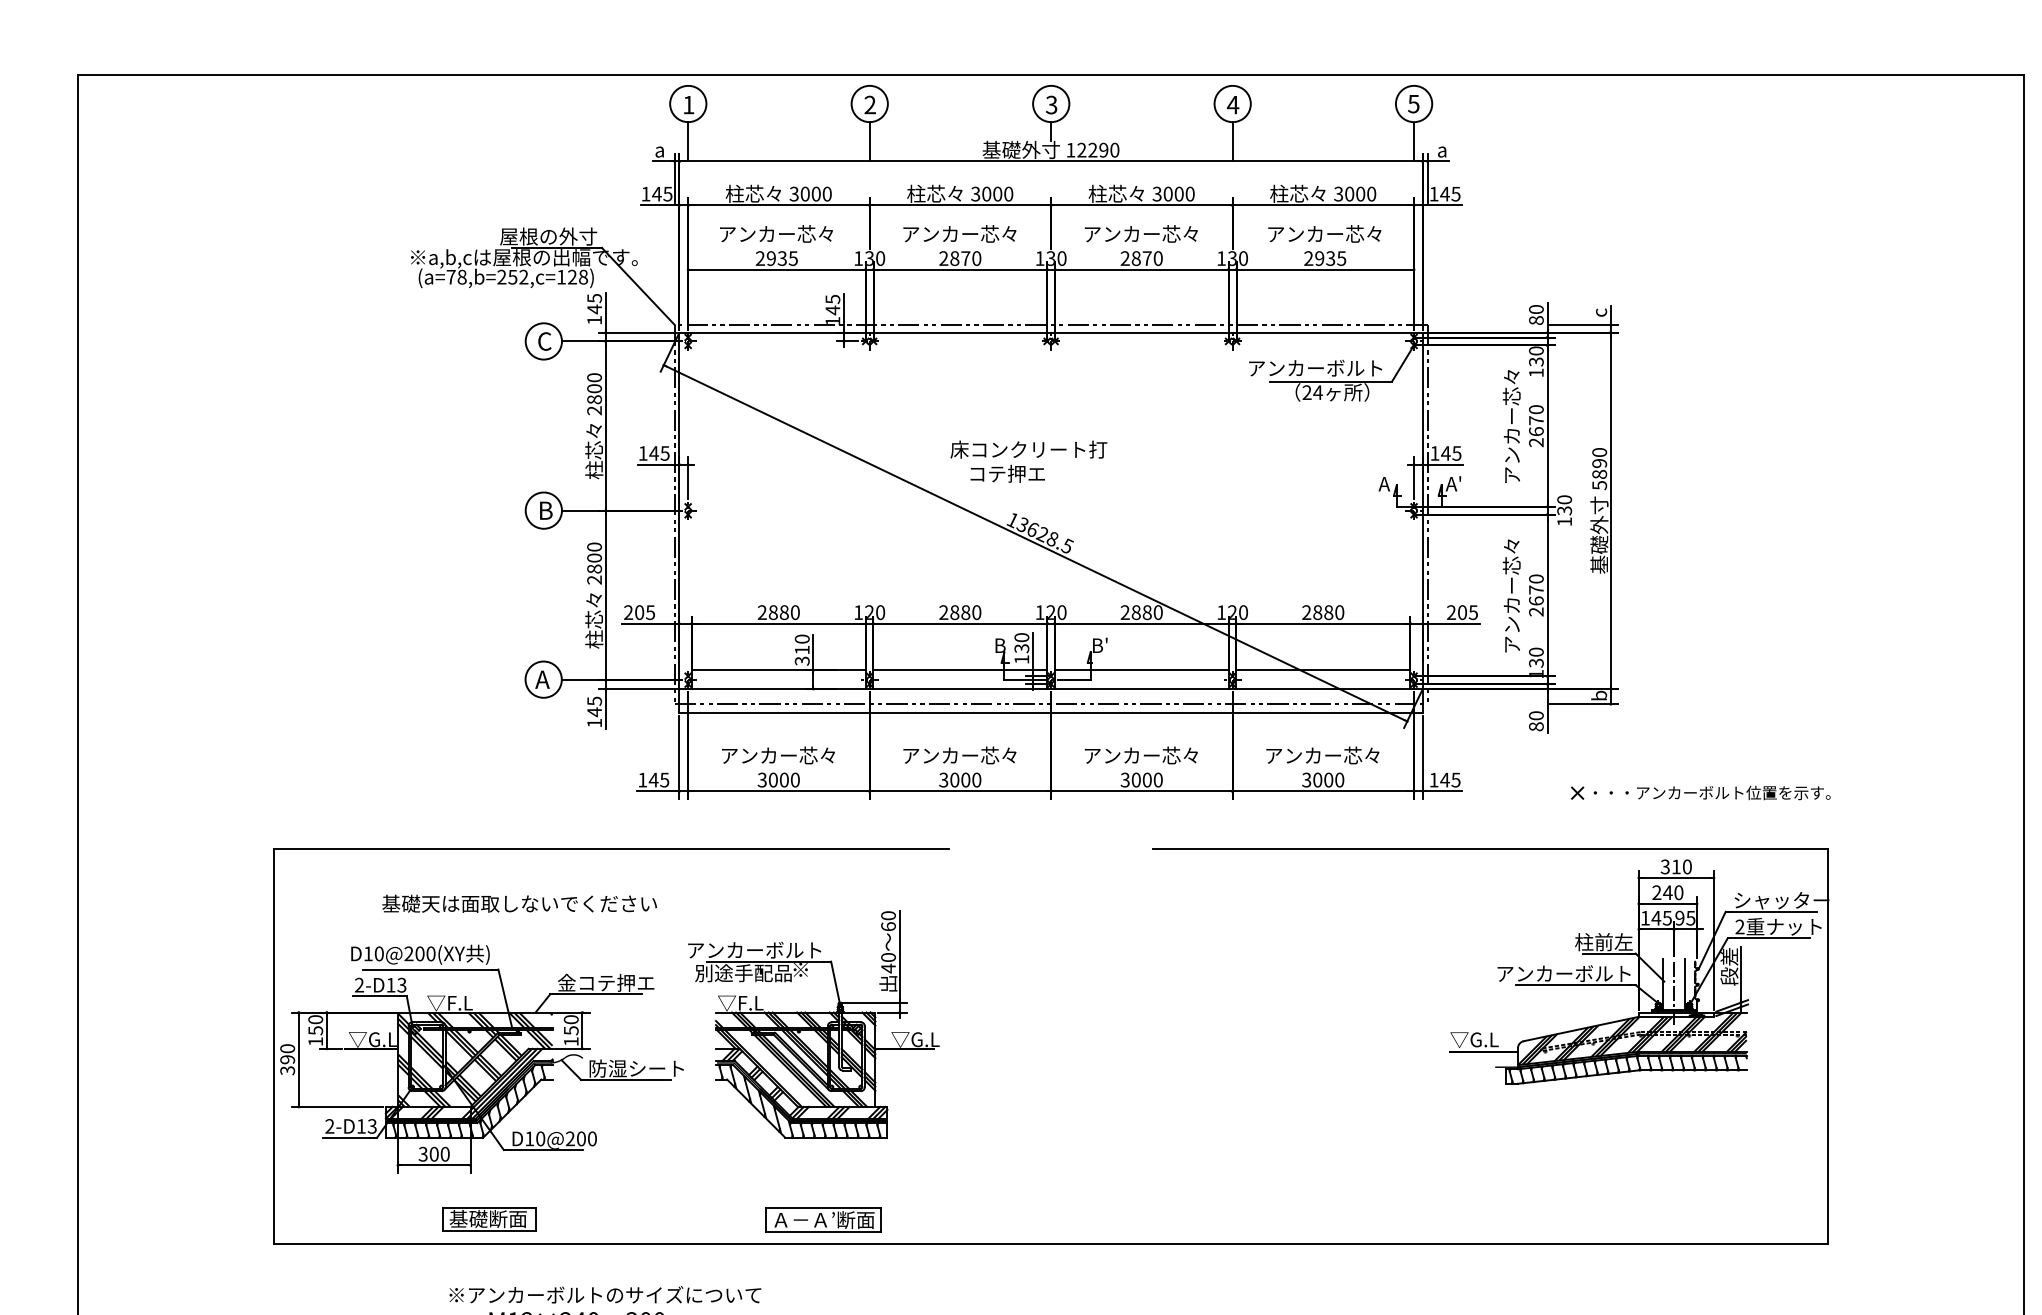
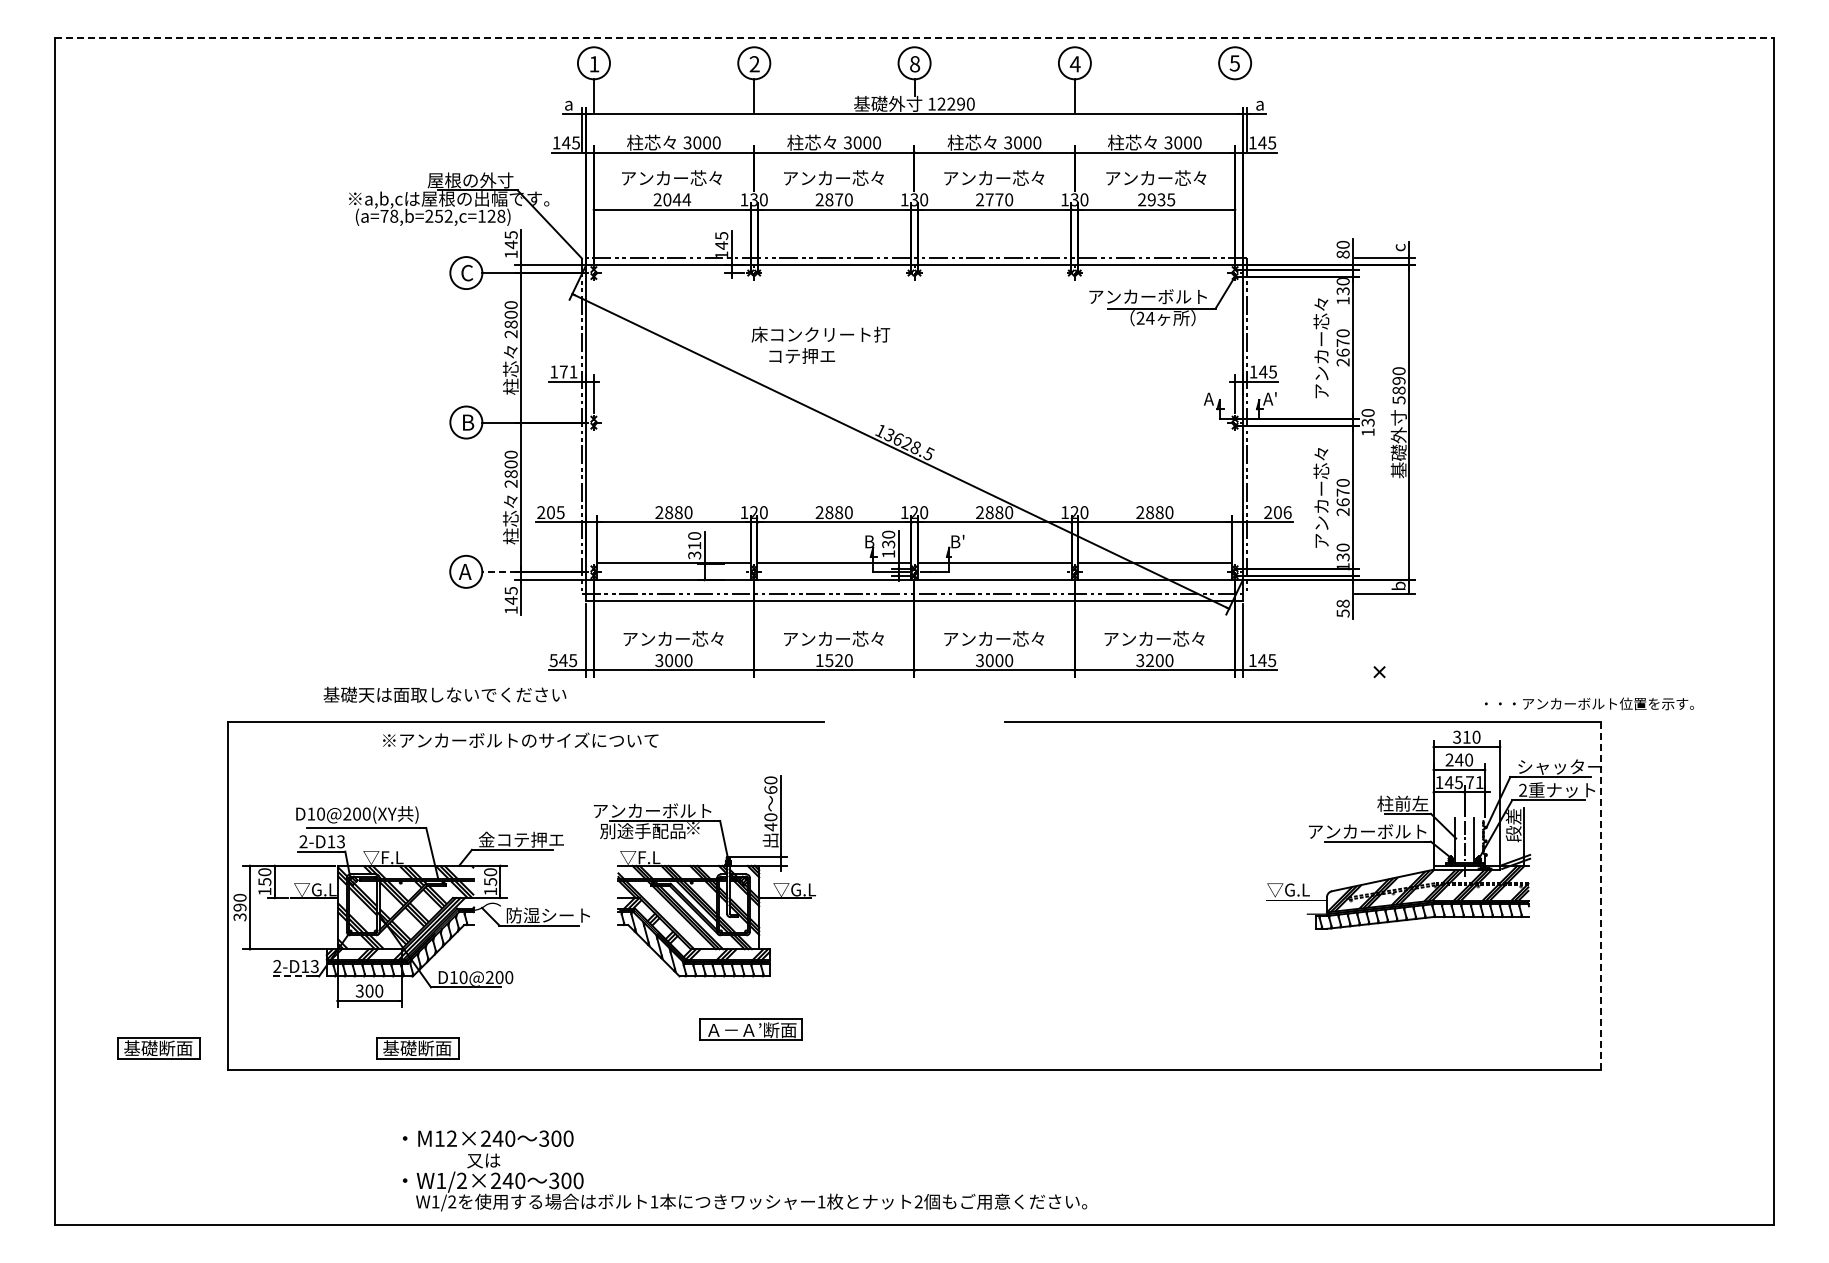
line: (1051, 75) -> (914, 38), solid -> dashed
text: (1051, 105) -> (914, 64), 3 -> 8
line: (1414, 140) -> (1235, 95), removed
text: (782, 258) -> (677, 199), 2935 -> 2044
text: (1136, 258) -> (989, 199), 2870 -> 2770
text: (659, 452) -> (568, 371), 145 -> 171
text: (1028, 460) -> (820, 344), moved
text: (1473, 612) -> (1287, 512), 205 -> 206
line: (581, 680) -> (499, 572), solid -> dashed
text: (1535, 721) -> (1342, 608), 80 -> 58
text: (642, 780) -> (553, 660), 145 -> 545
text: (954, 780) -> (829, 660), 3000 -> 1520
text: (1317, 780) -> (1149, 660), 3000 -> 3200
text: (1712, 792) -> (1589, 703), moved
text: (519, 903) -> (444, 694), moved
text: (1685, 918) -> (1474, 782), 95 -> 71
line: (1827, 1046) -> (1600, 895), solid -> dashed
line: (345, 1137) -> (291, 976), solid -> dashed
part: (195, 1219) -> (158, 1048), added
part: (822, 1219) -> (750, 1029), moved
text: (605, 1293) -> (520, 739), moved

